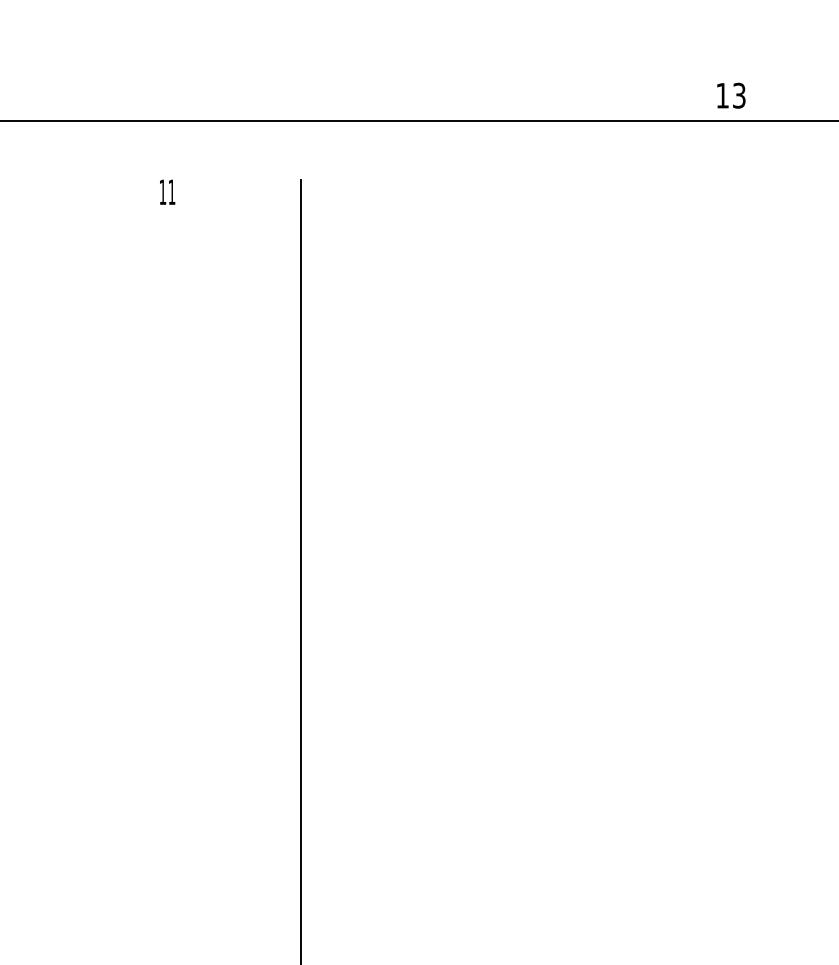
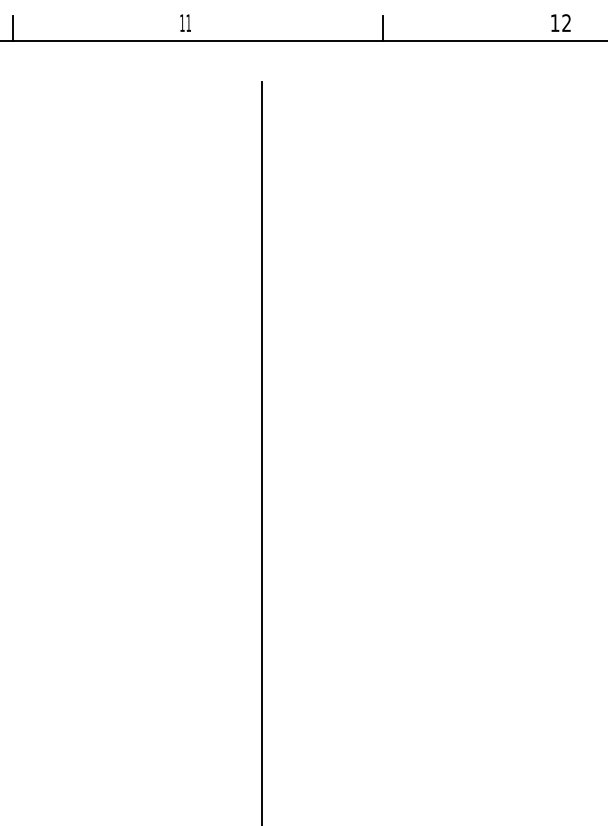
text: (739, 96) -> (566, 23), 13 -> 12
line: (475, 102) -> (383, 27), added
text: (167, 191) -> (185, 22), moved

